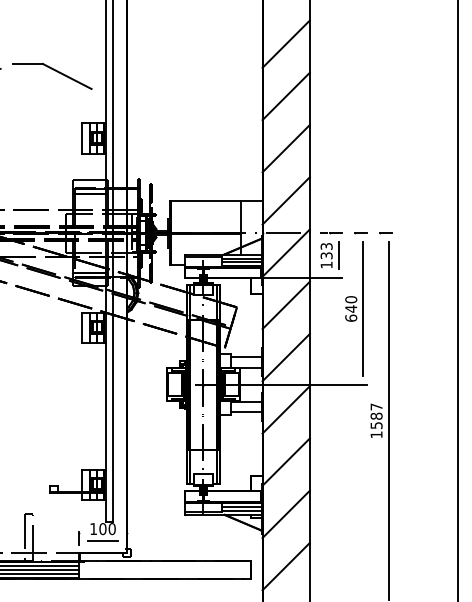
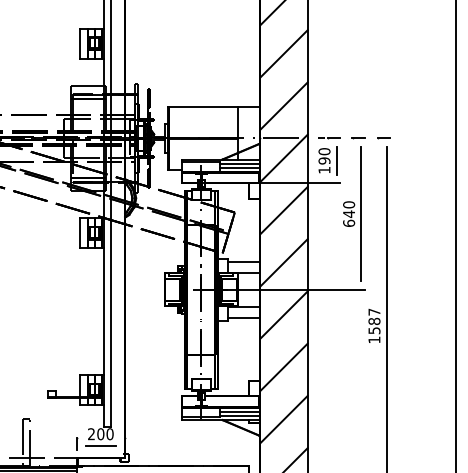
text: (326, 250) -> (324, 155), 133 -> 190
text: (93, 528) -> (91, 433), 100 -> 200

